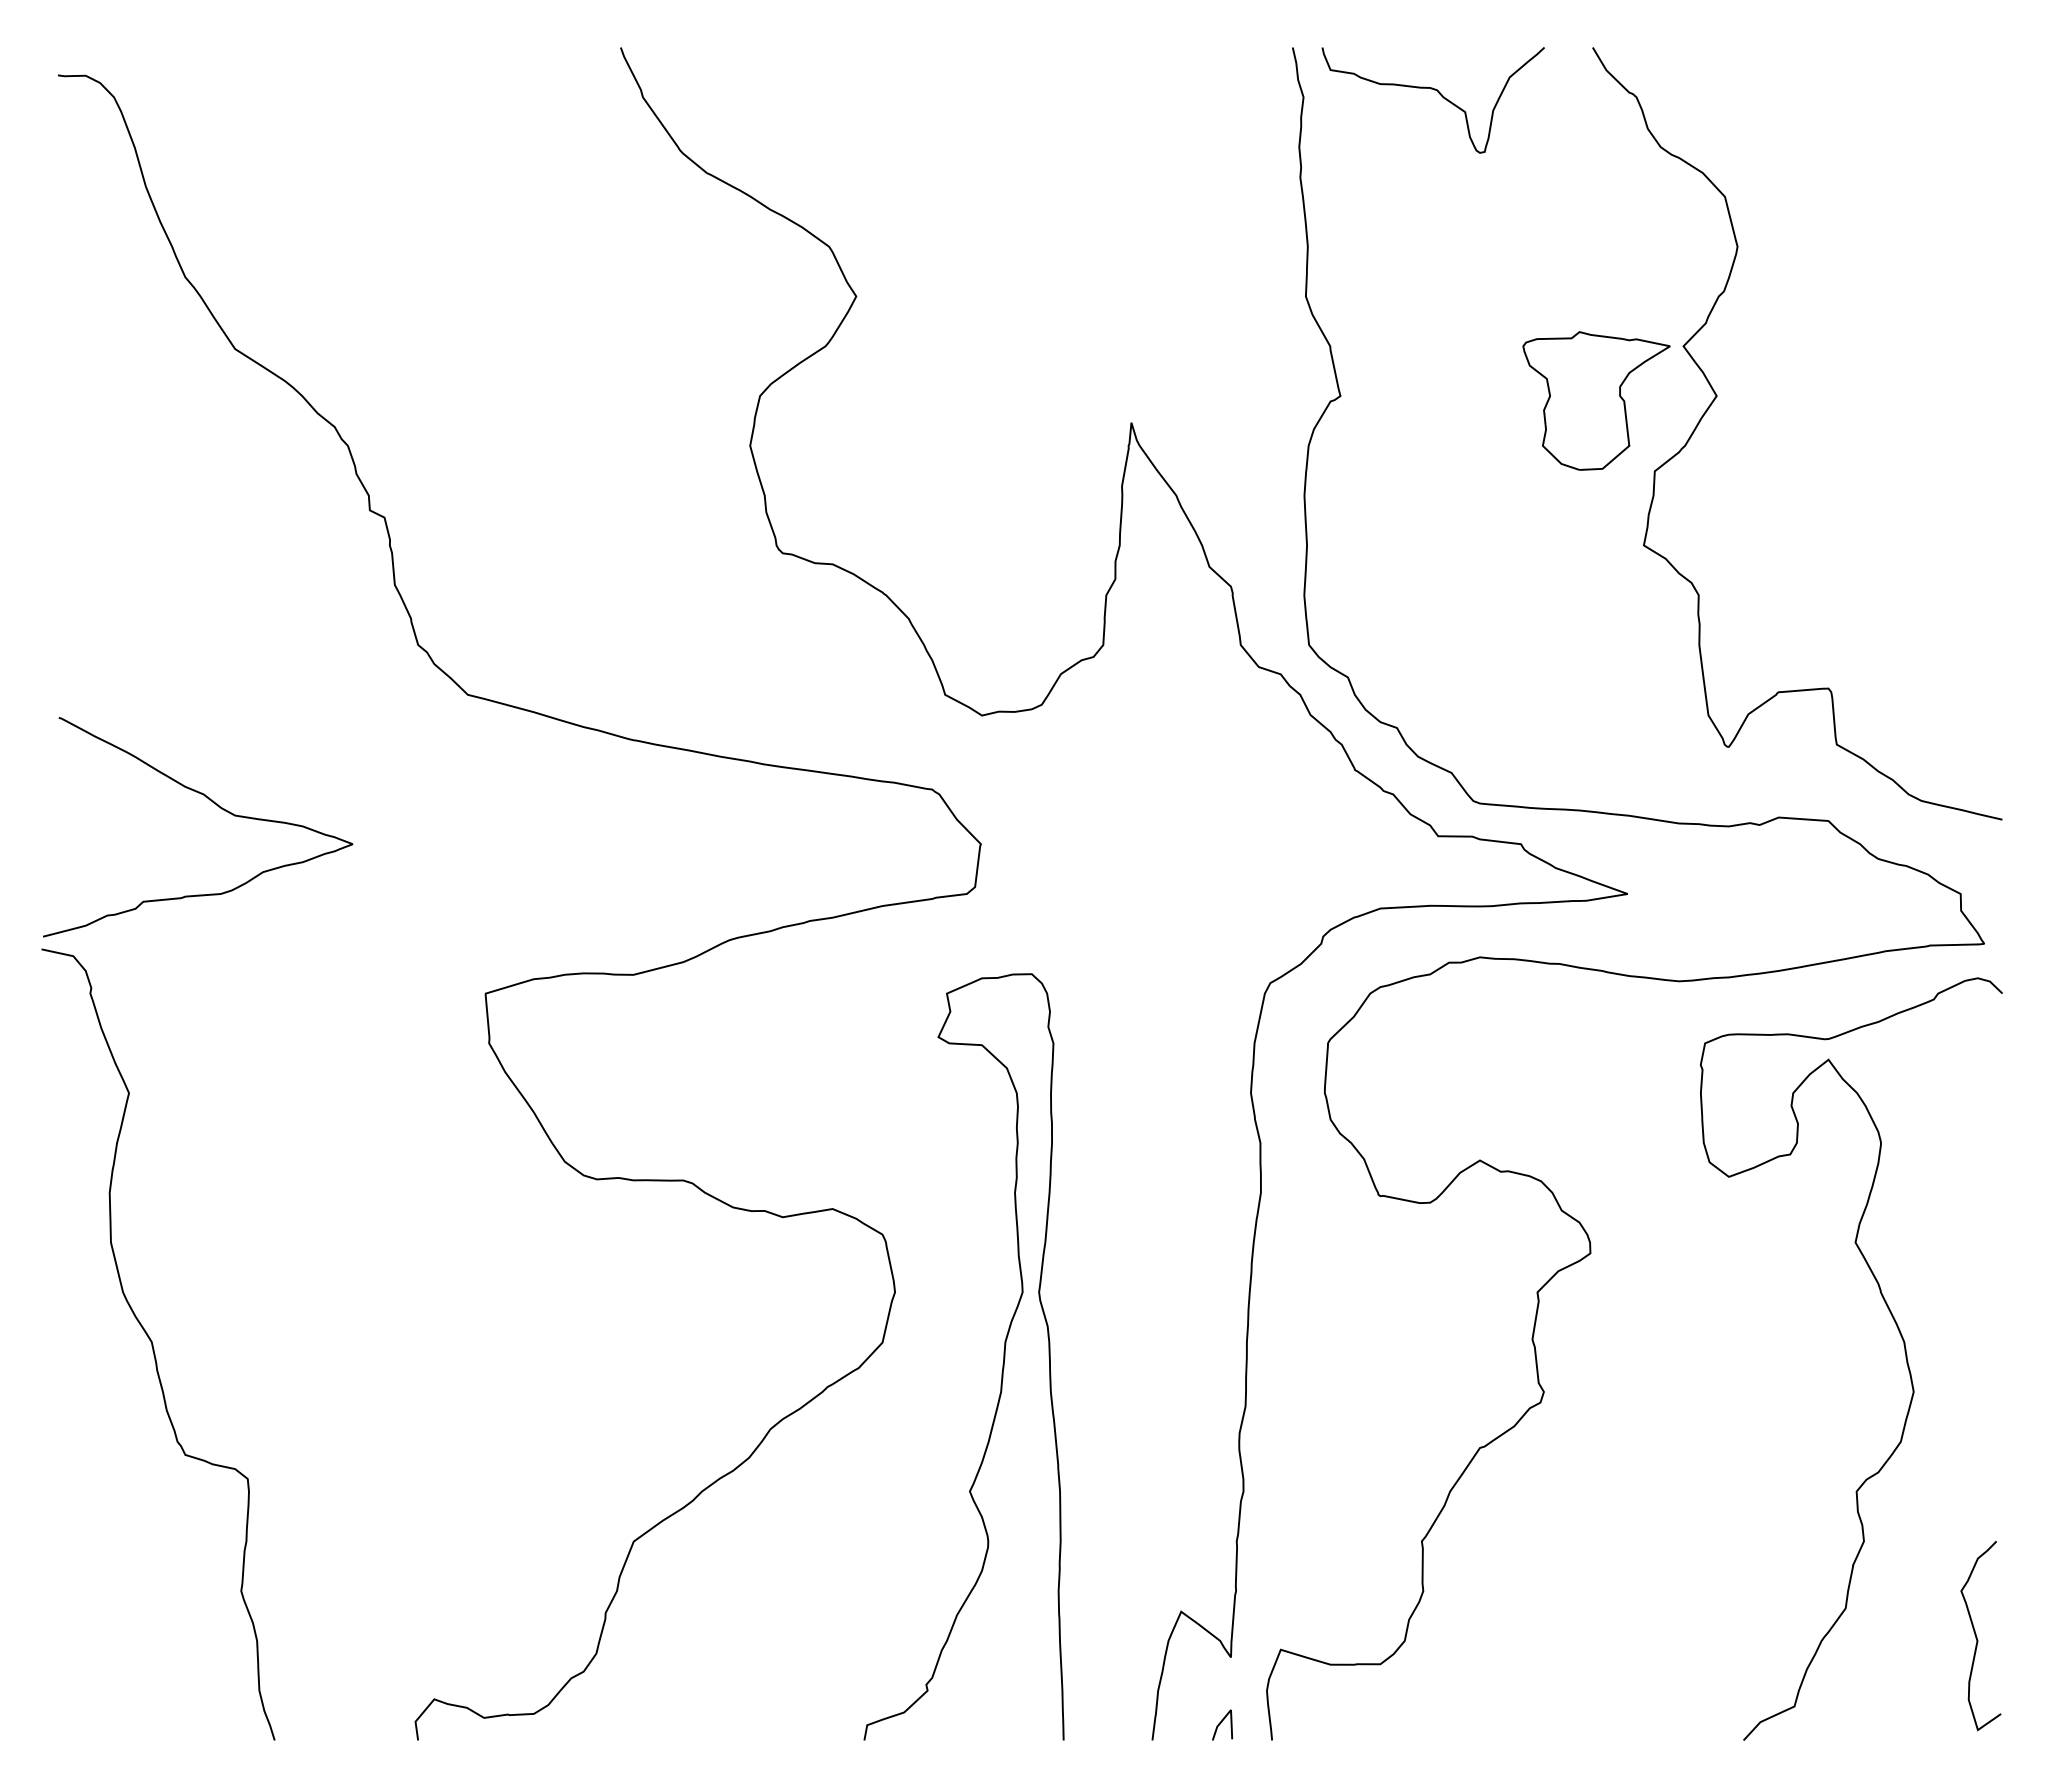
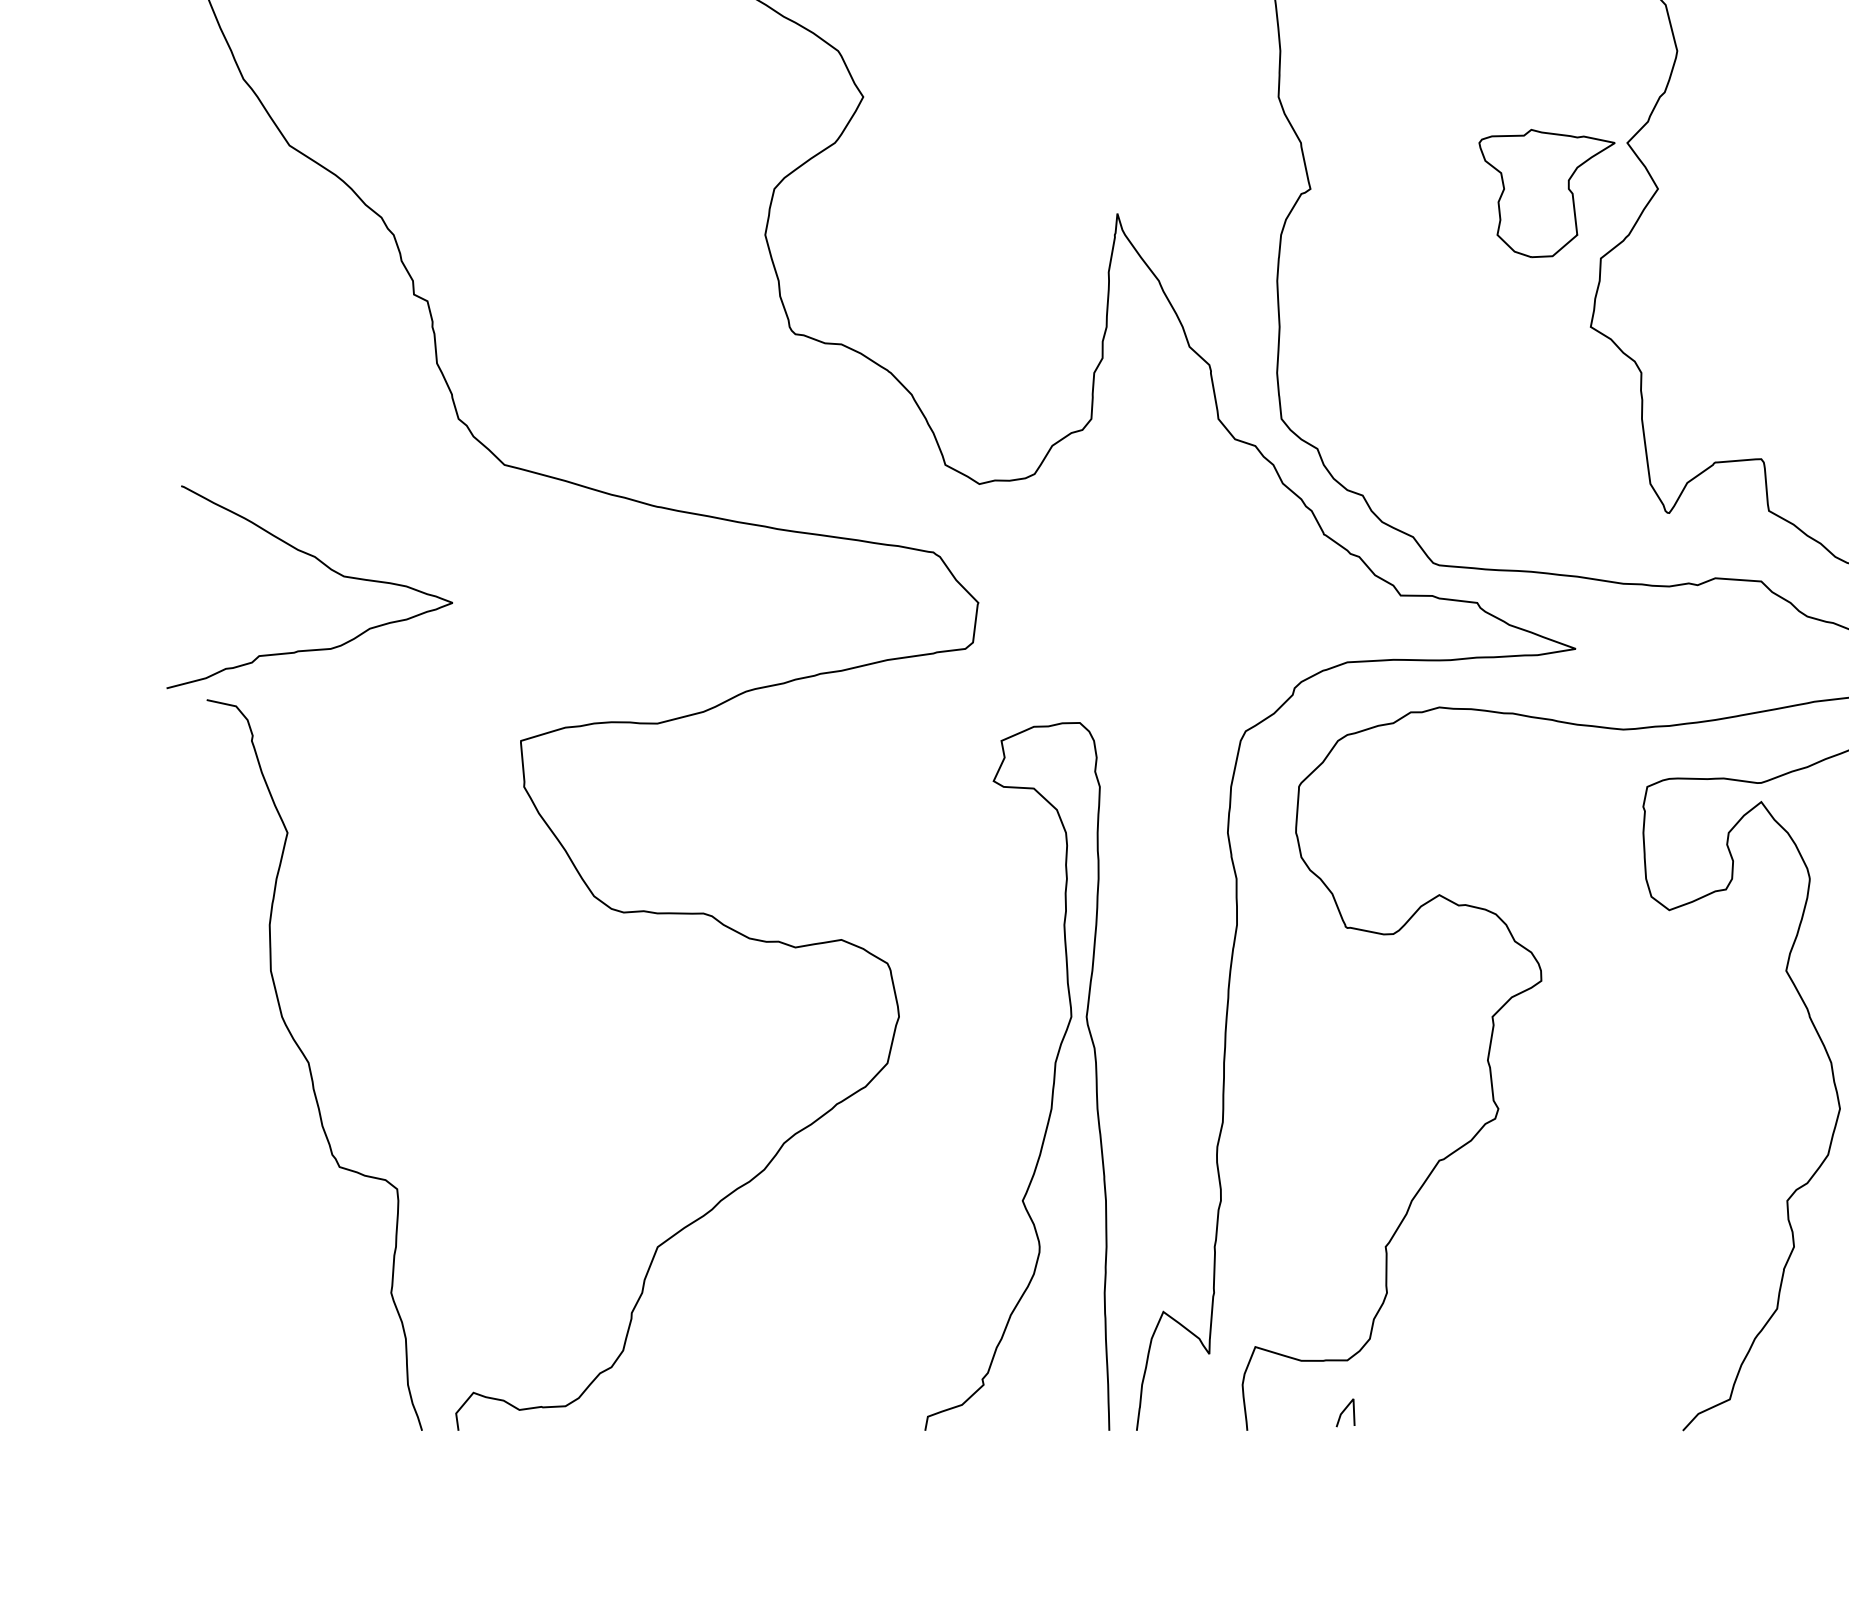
curve: (218, 807) -> (328, 569), moved
curve: (153, 1344) -> (310, 1065), moved
curve: (1002, 1364) -> (1052, 1083), moved
line: (1221, 1723) -> (1344, 1411), moved

